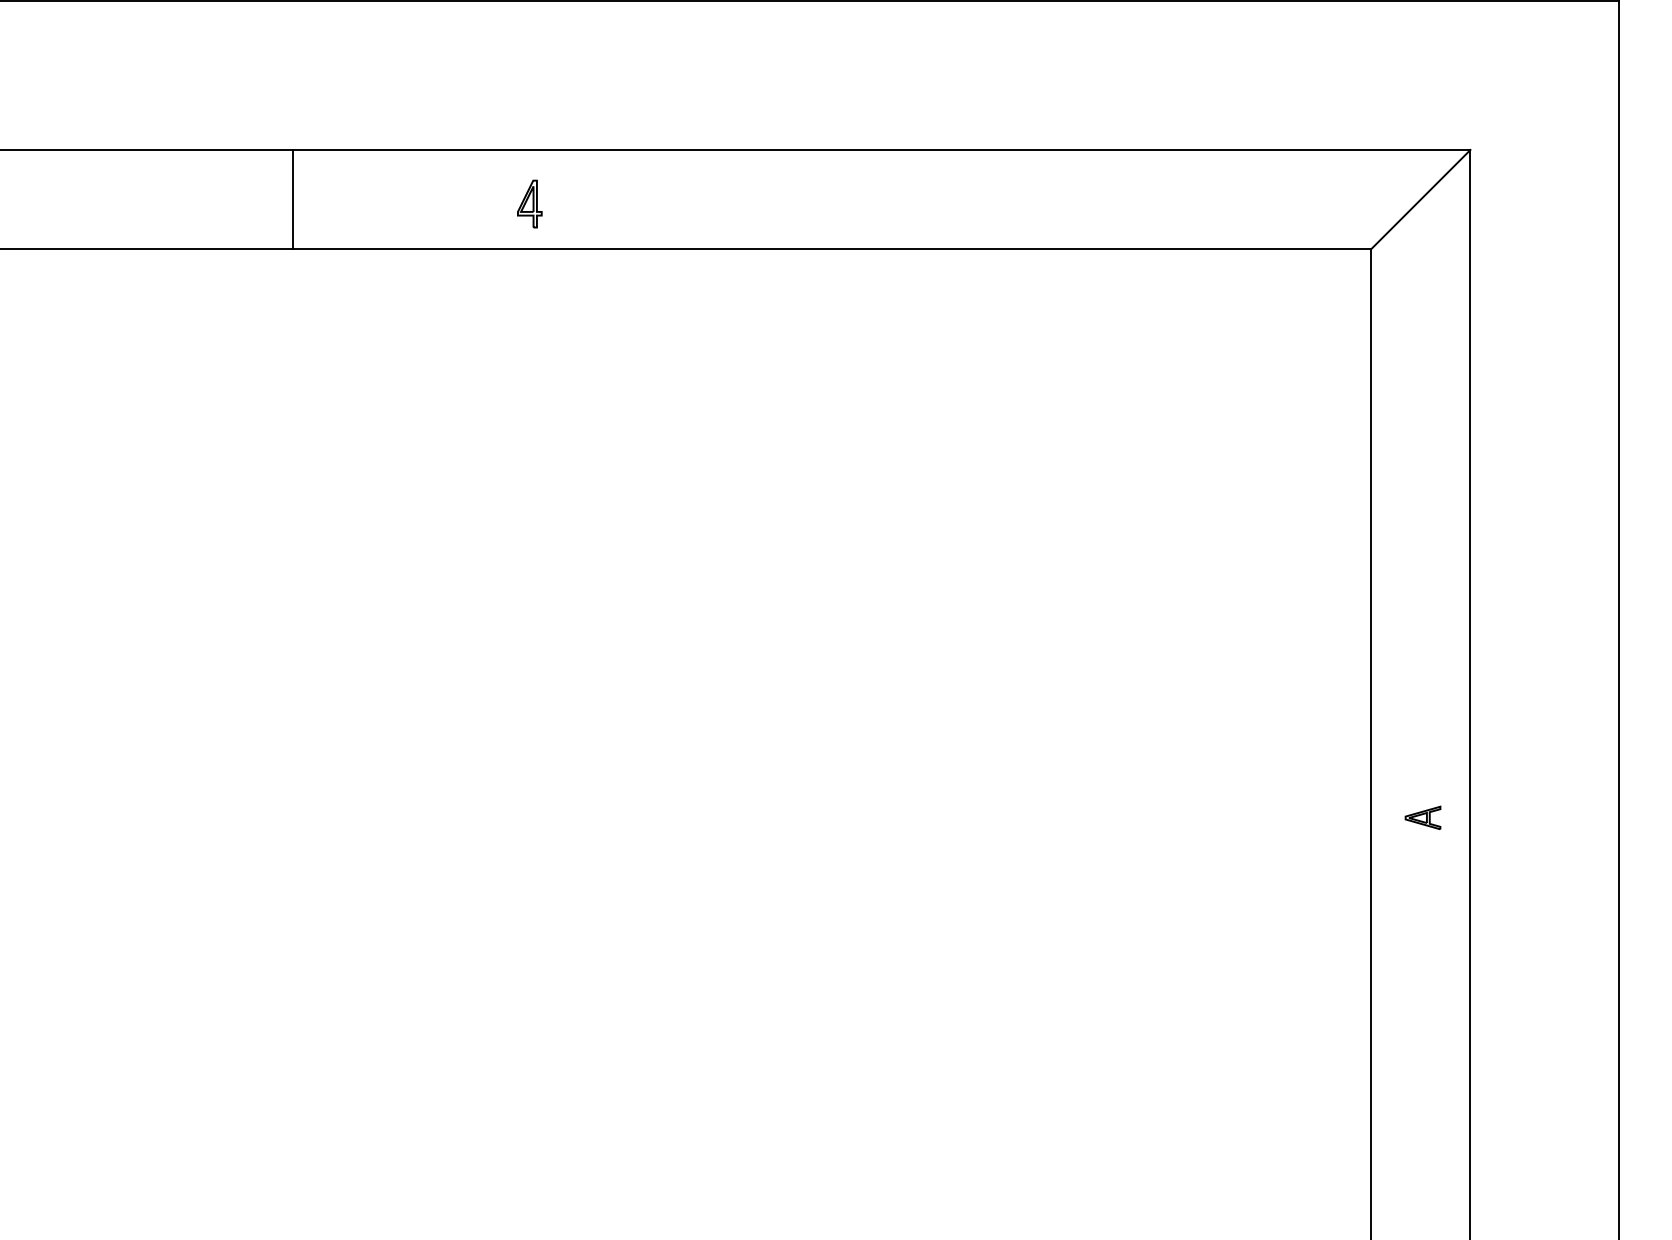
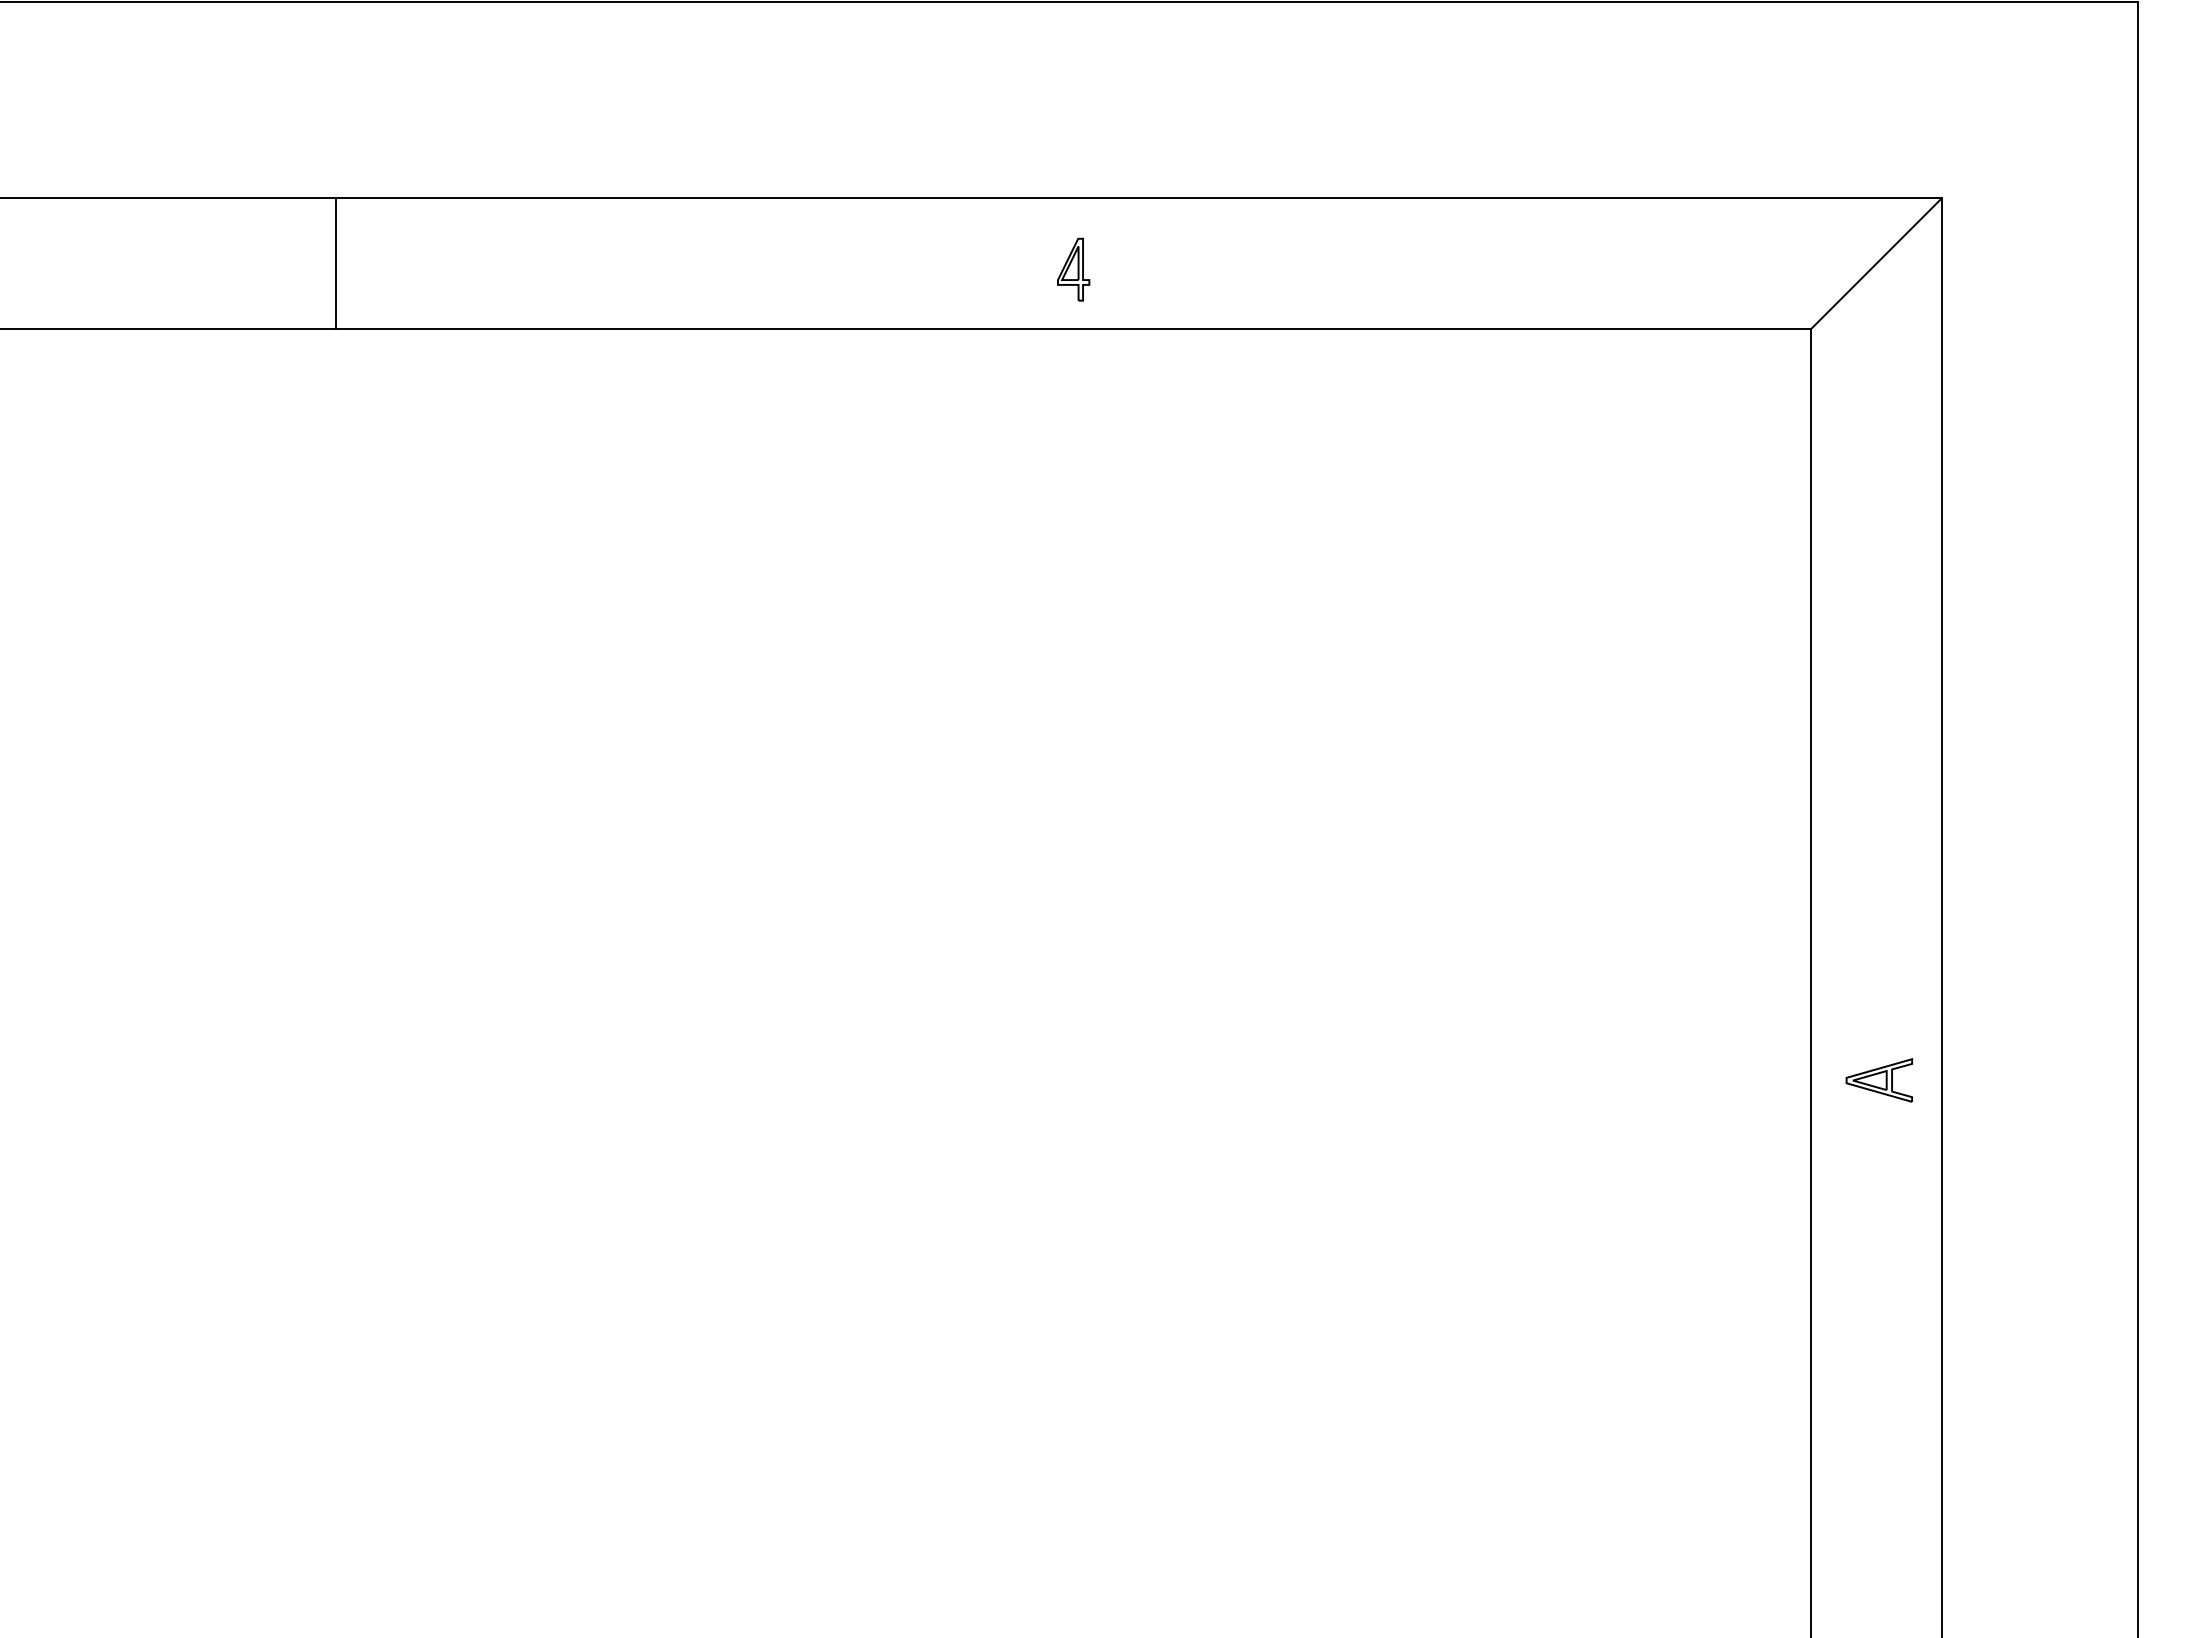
line: (293, 199) -> (336, 263), moved
part: (529, 203) -> (1073, 269), moved
part: (1422, 818) -> (1878, 1080), size x1.43

